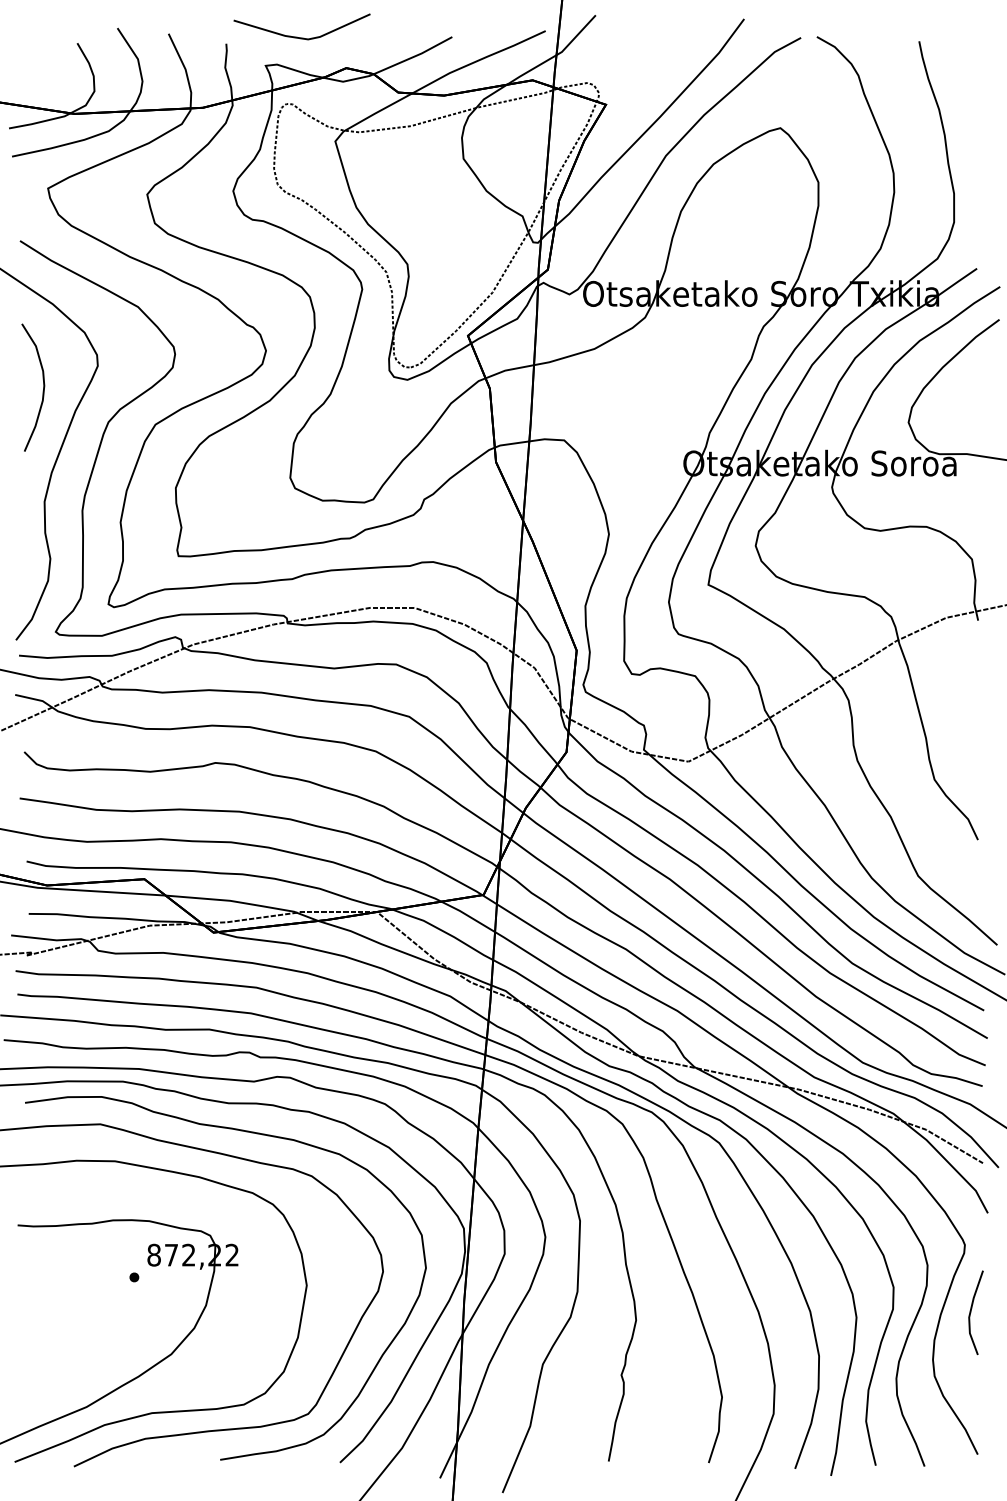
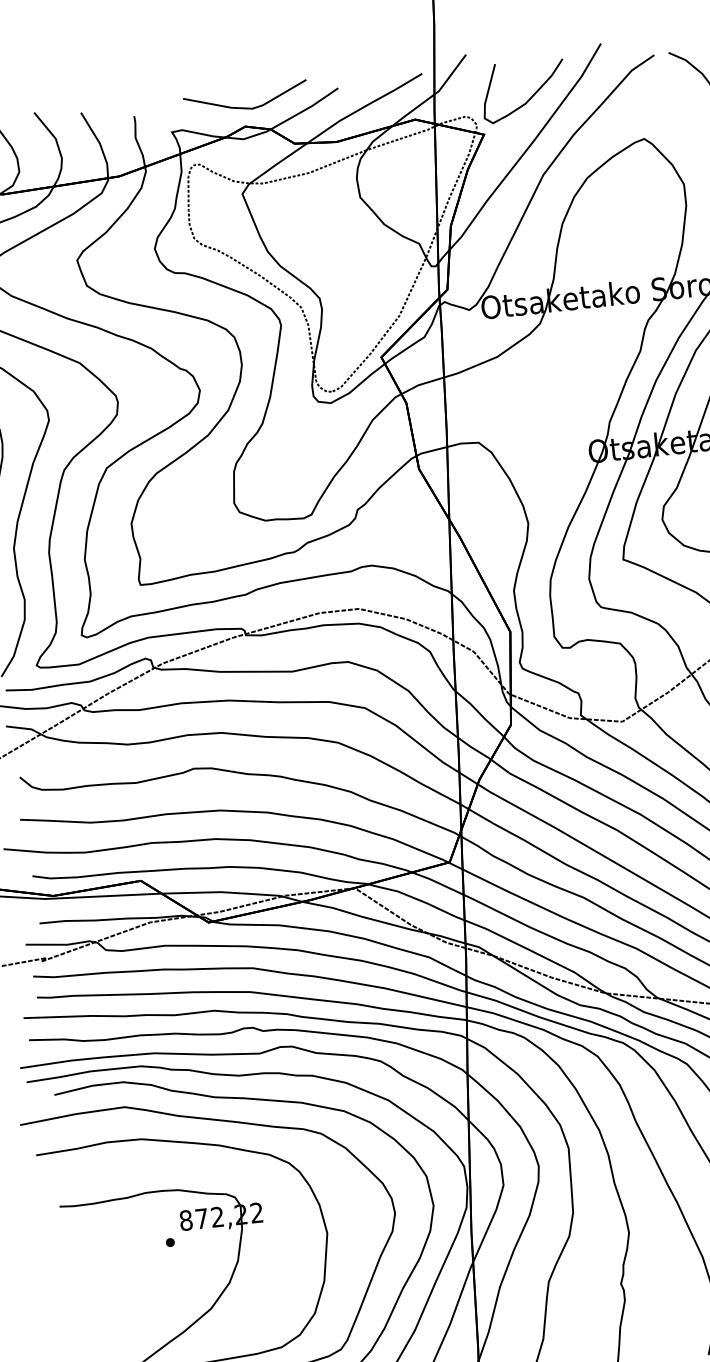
line: (297, 36) -> (242, 107), moved
curve: (660, 69) -> (530, 97), added

